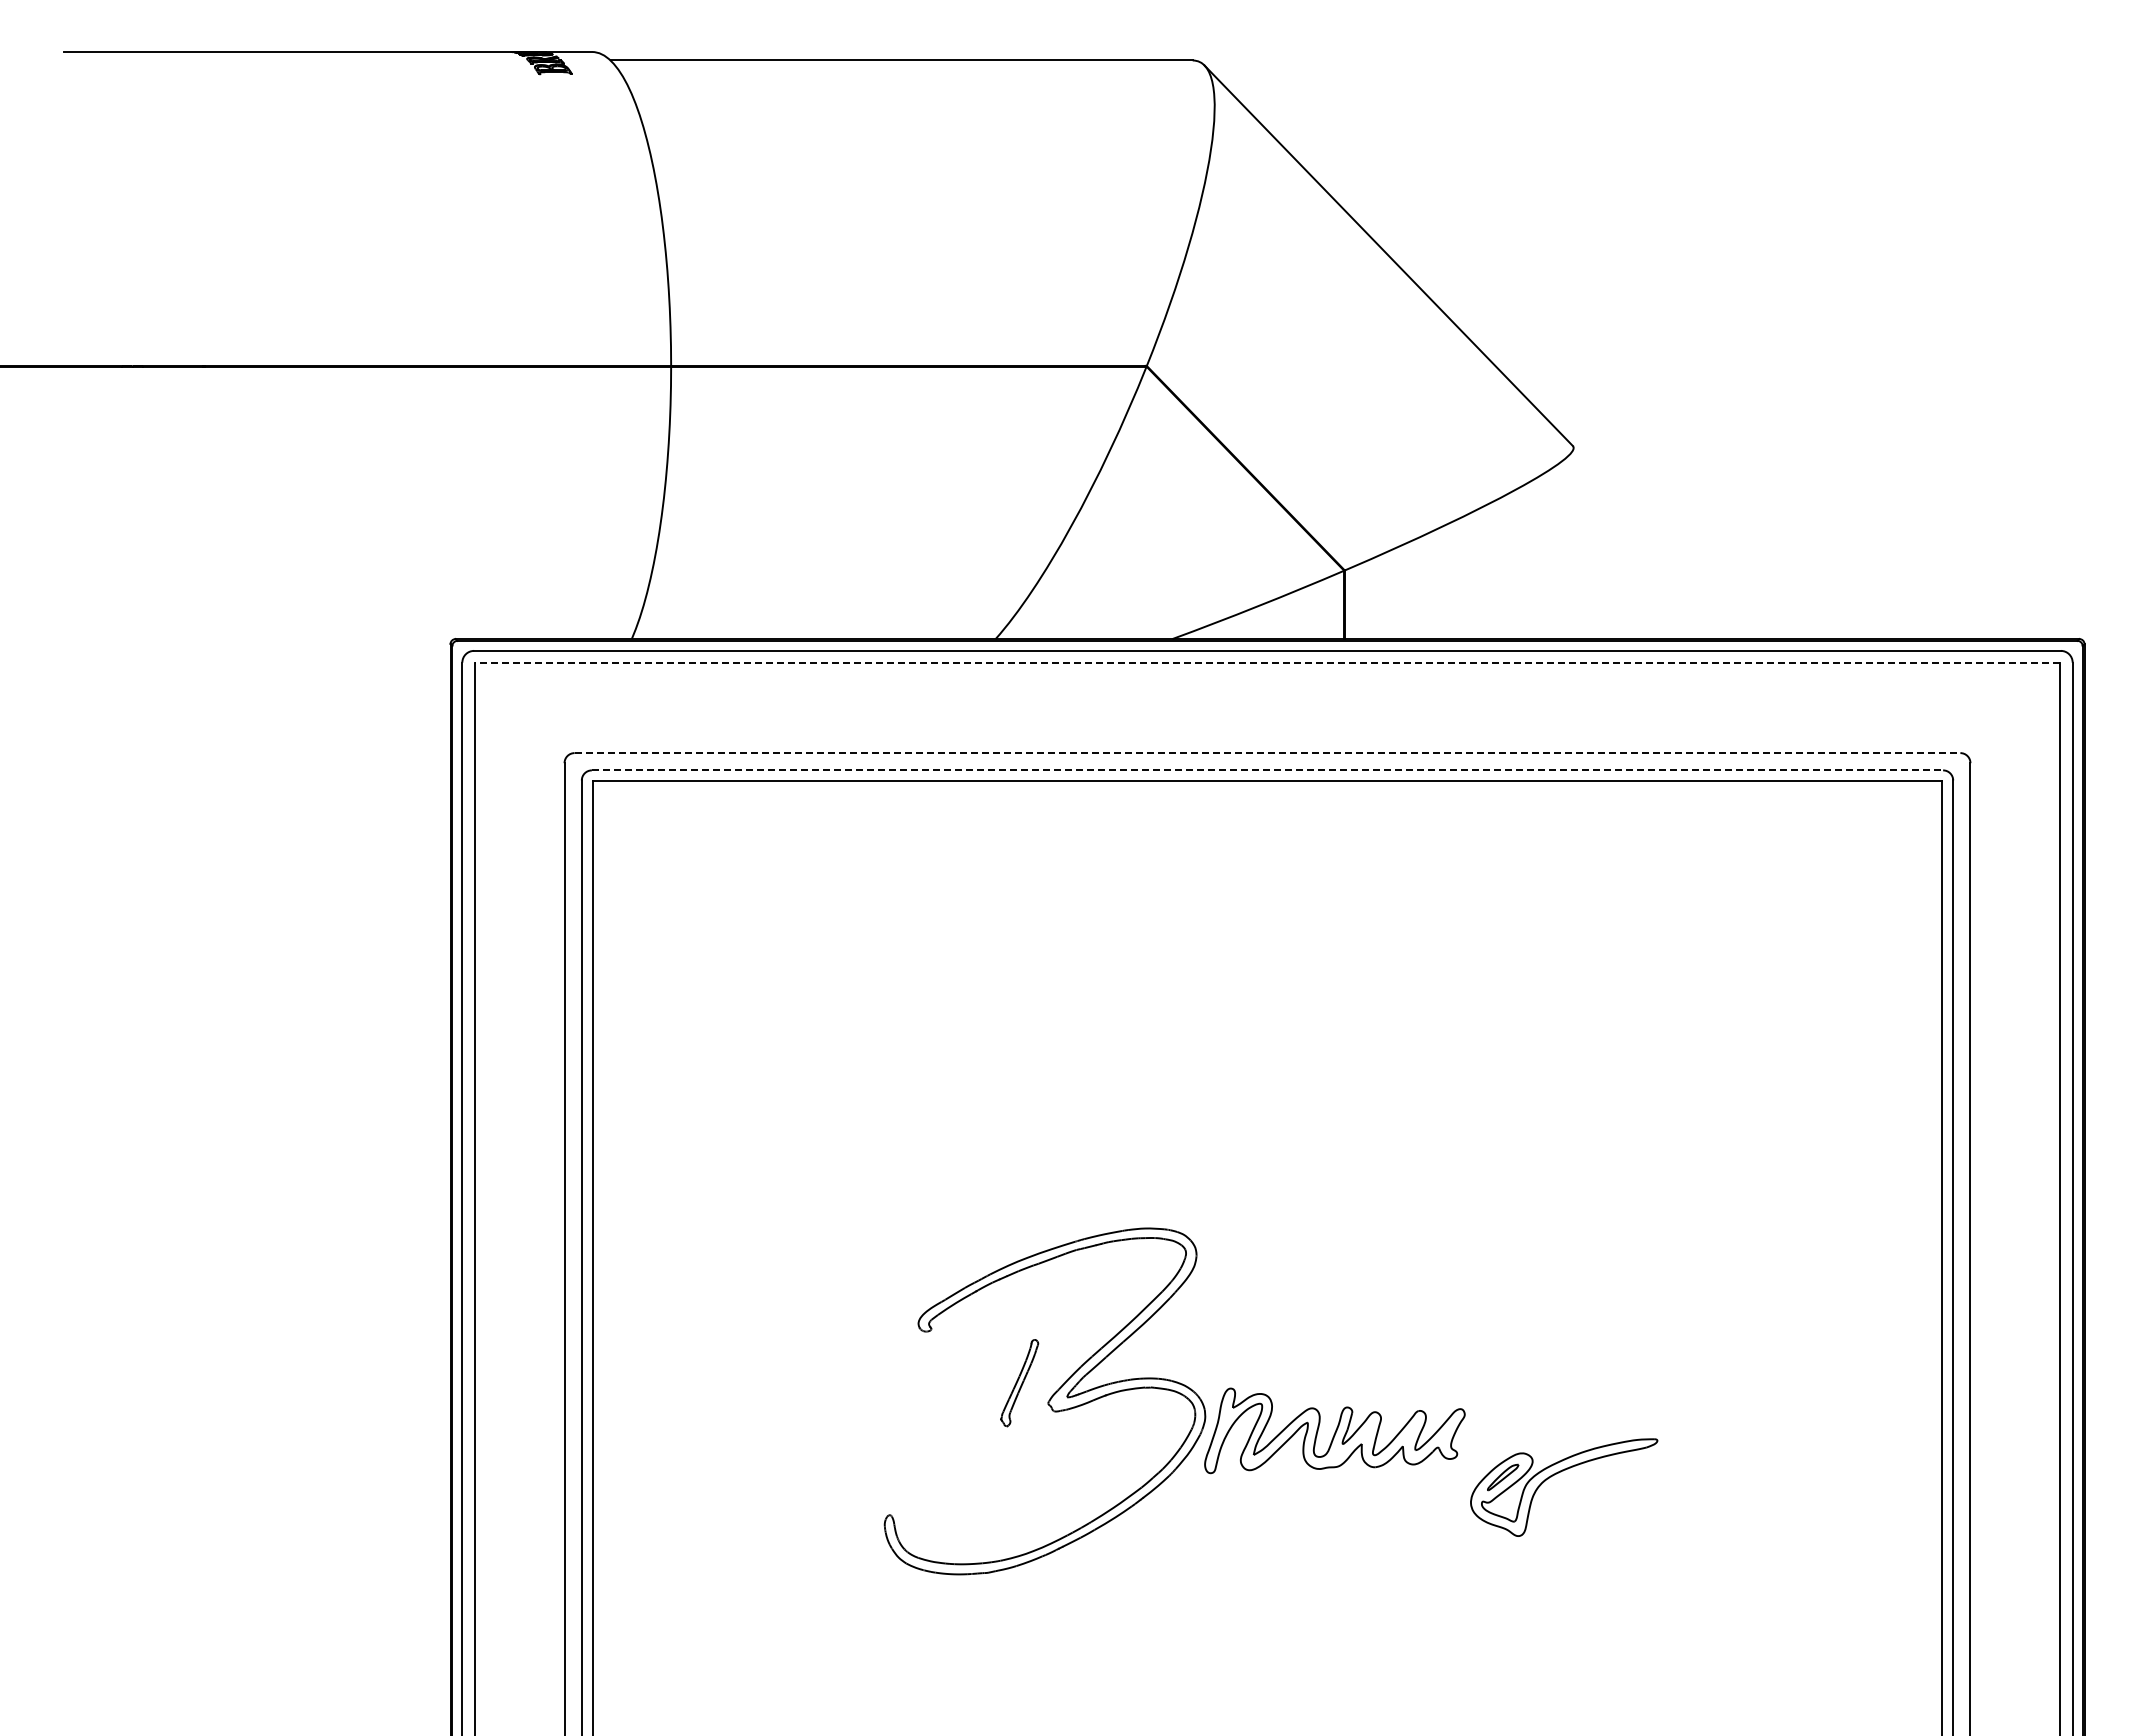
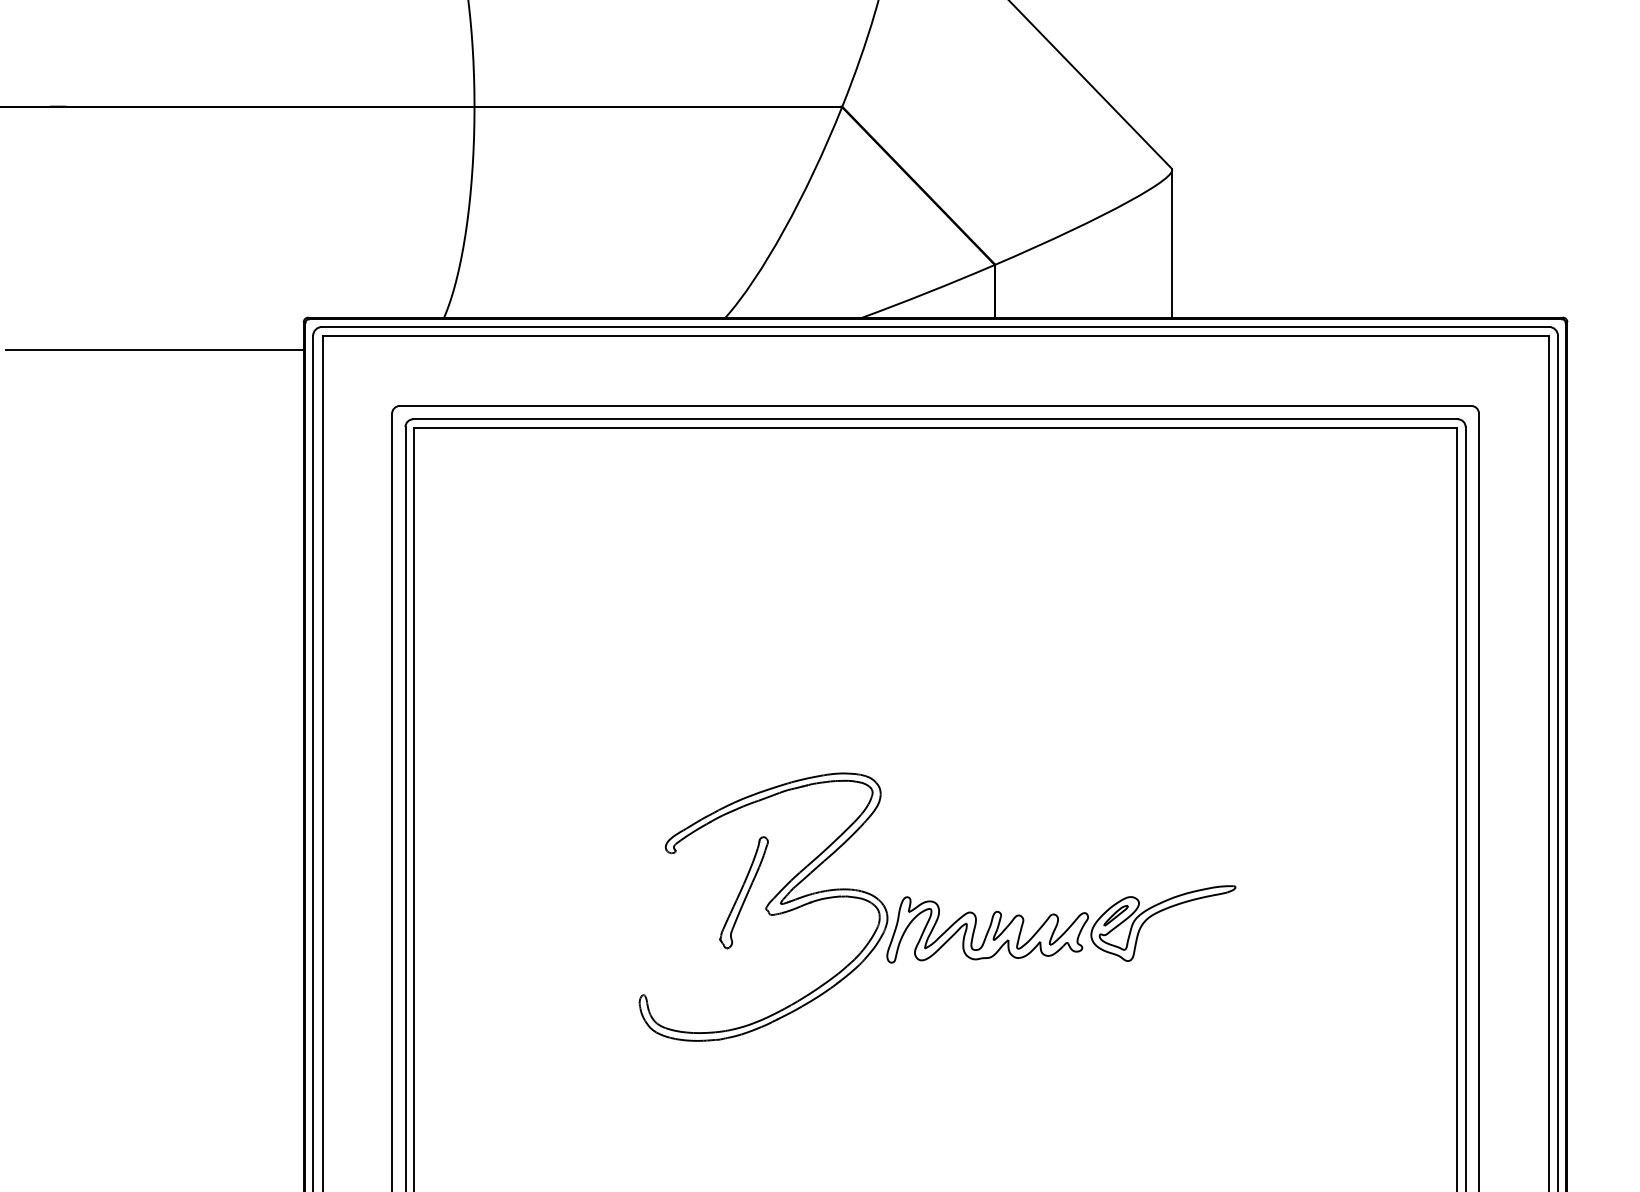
line: (1573, 543) -> (1172, 243), added
line: (1267, 663) -> (935, 336), dashed -> solid
line: (257, 681) -> (154, 350), added
line: (1267, 753) -> (935, 406), dashed -> solid
line: (1267, 770) -> (935, 419), dashed -> solid
part: (1019, 1383) -> (743, 893), size x1.67
part: (1558, 1473) -> (1158, 912), moved

